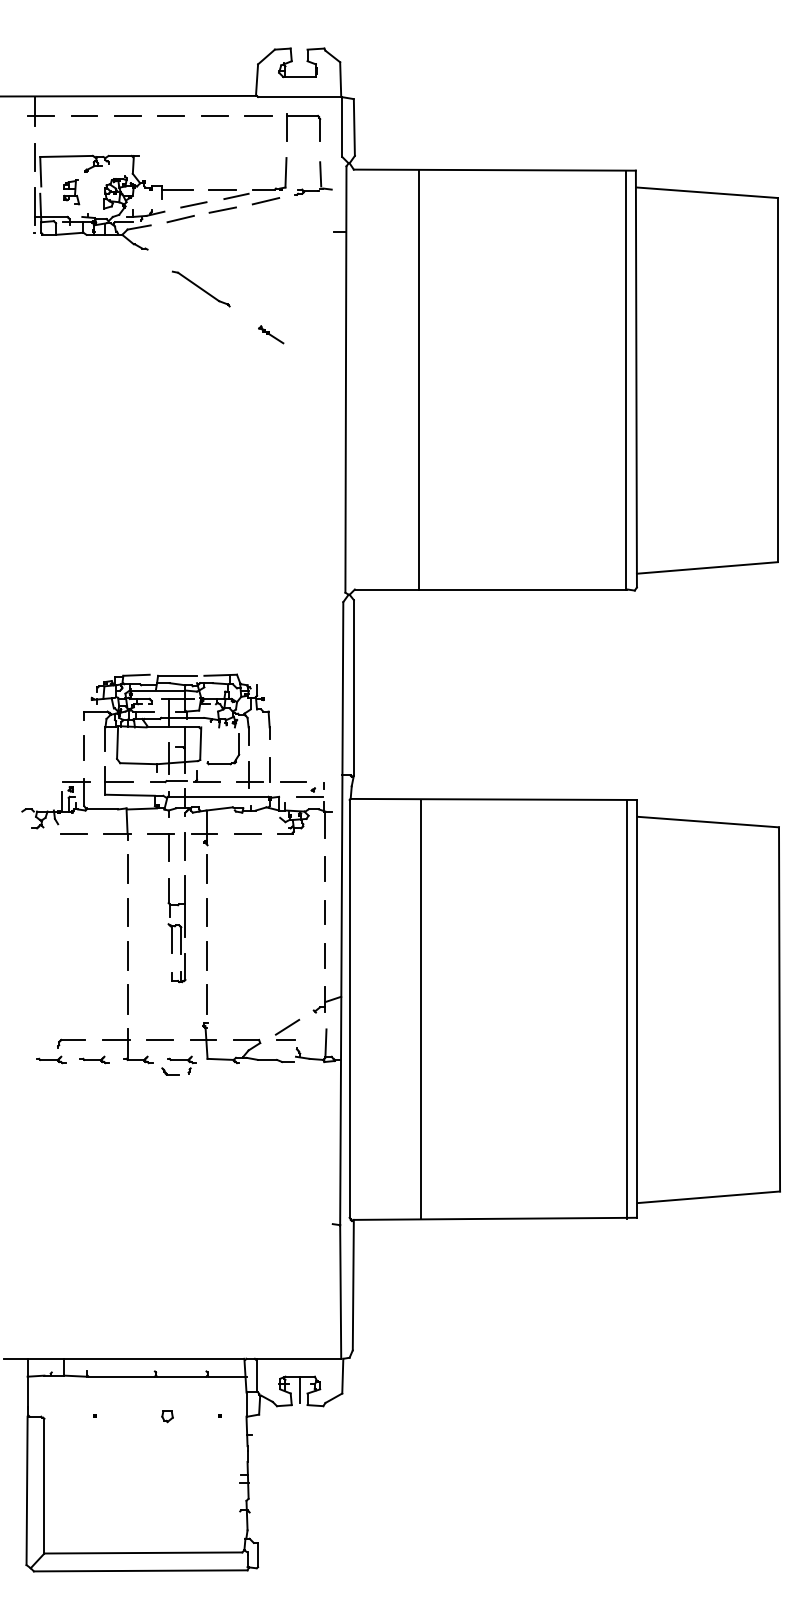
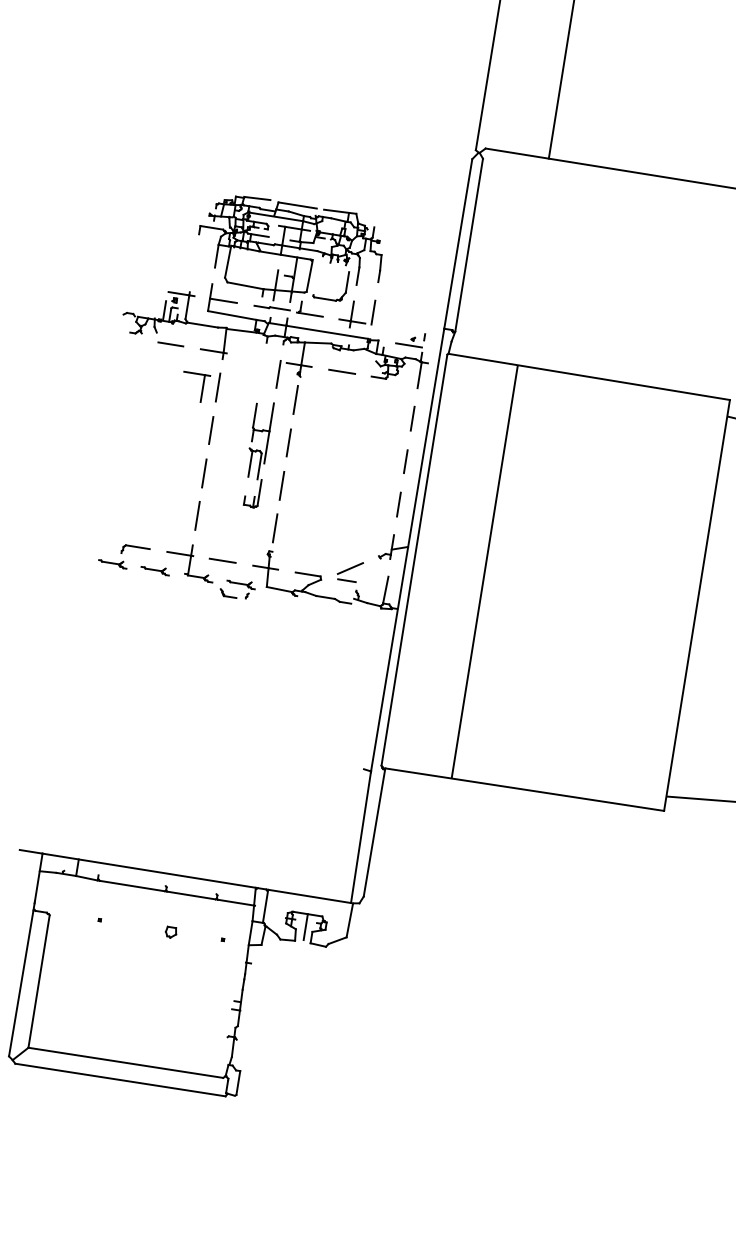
line: (84, 747) -> (194, 261), removed
line: (293, 782) -> (394, 328), removed
part: (168, 847) -> (202, 388), moved
line: (627, 1009) -> (687, 604), removed

